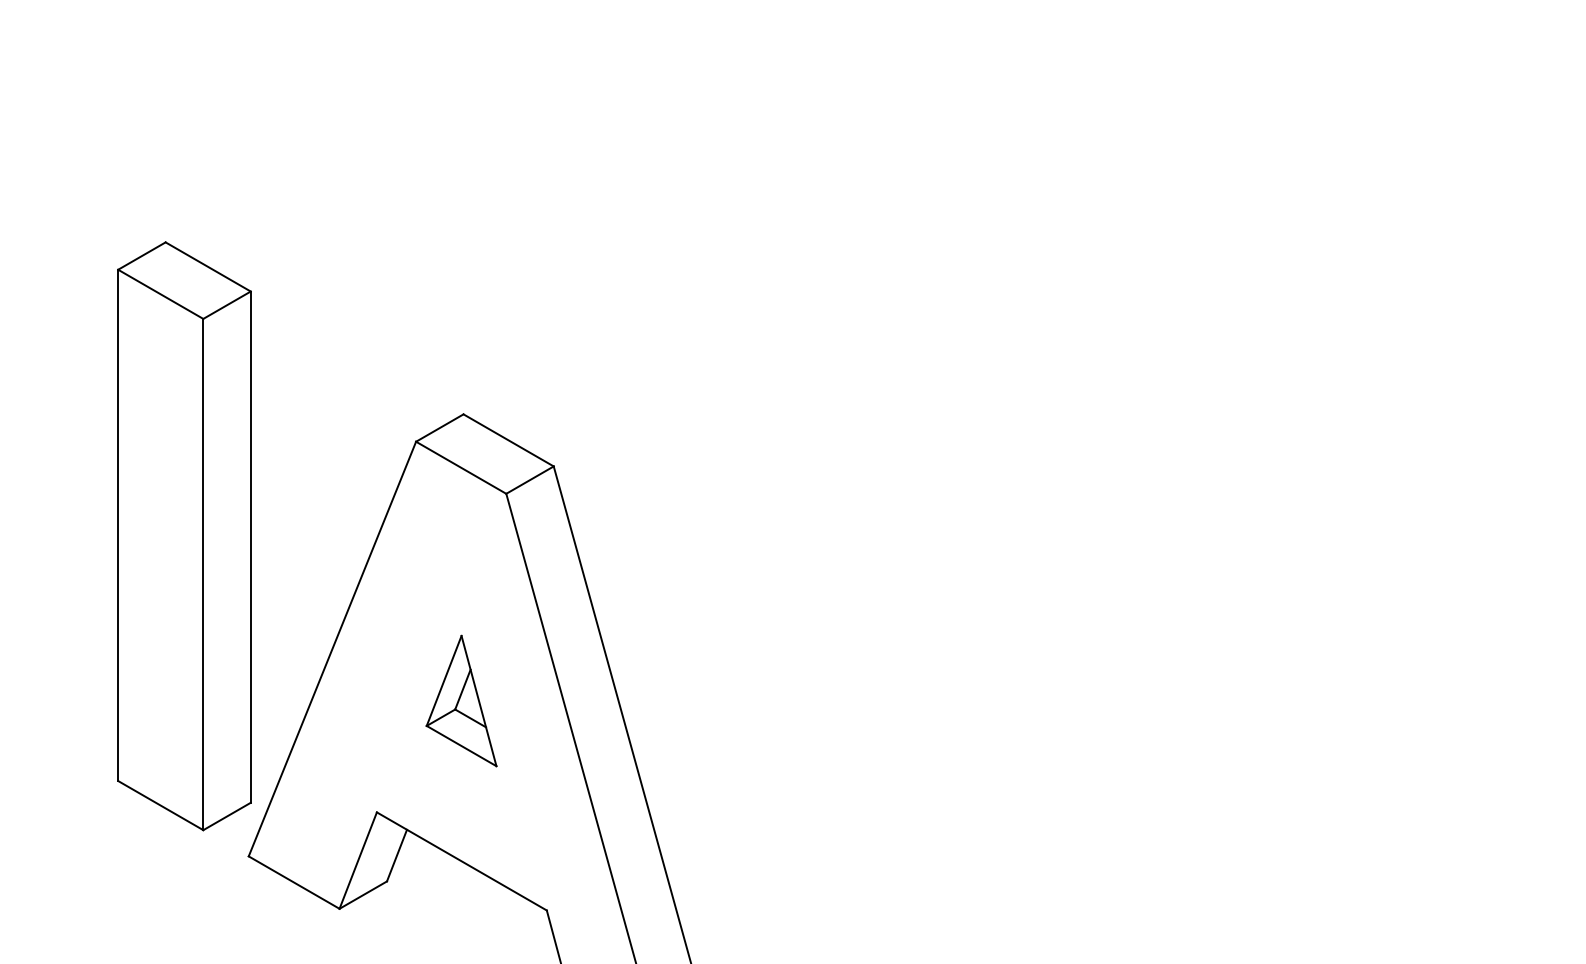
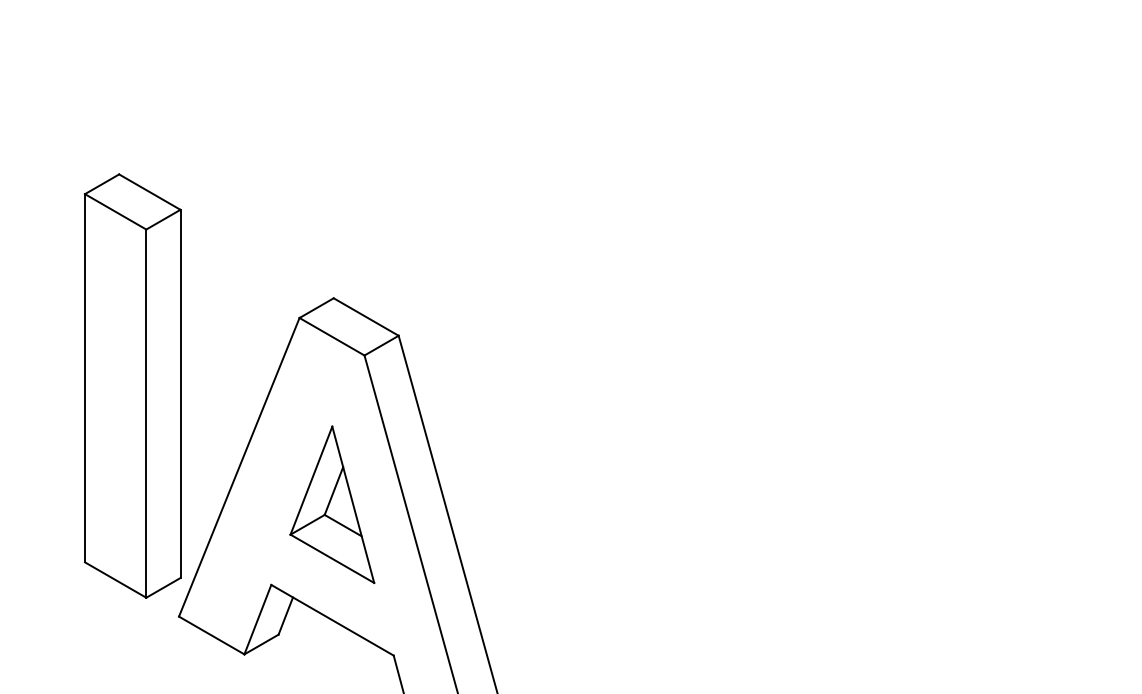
part: (461, 700) -> (332, 504), size x1.67

